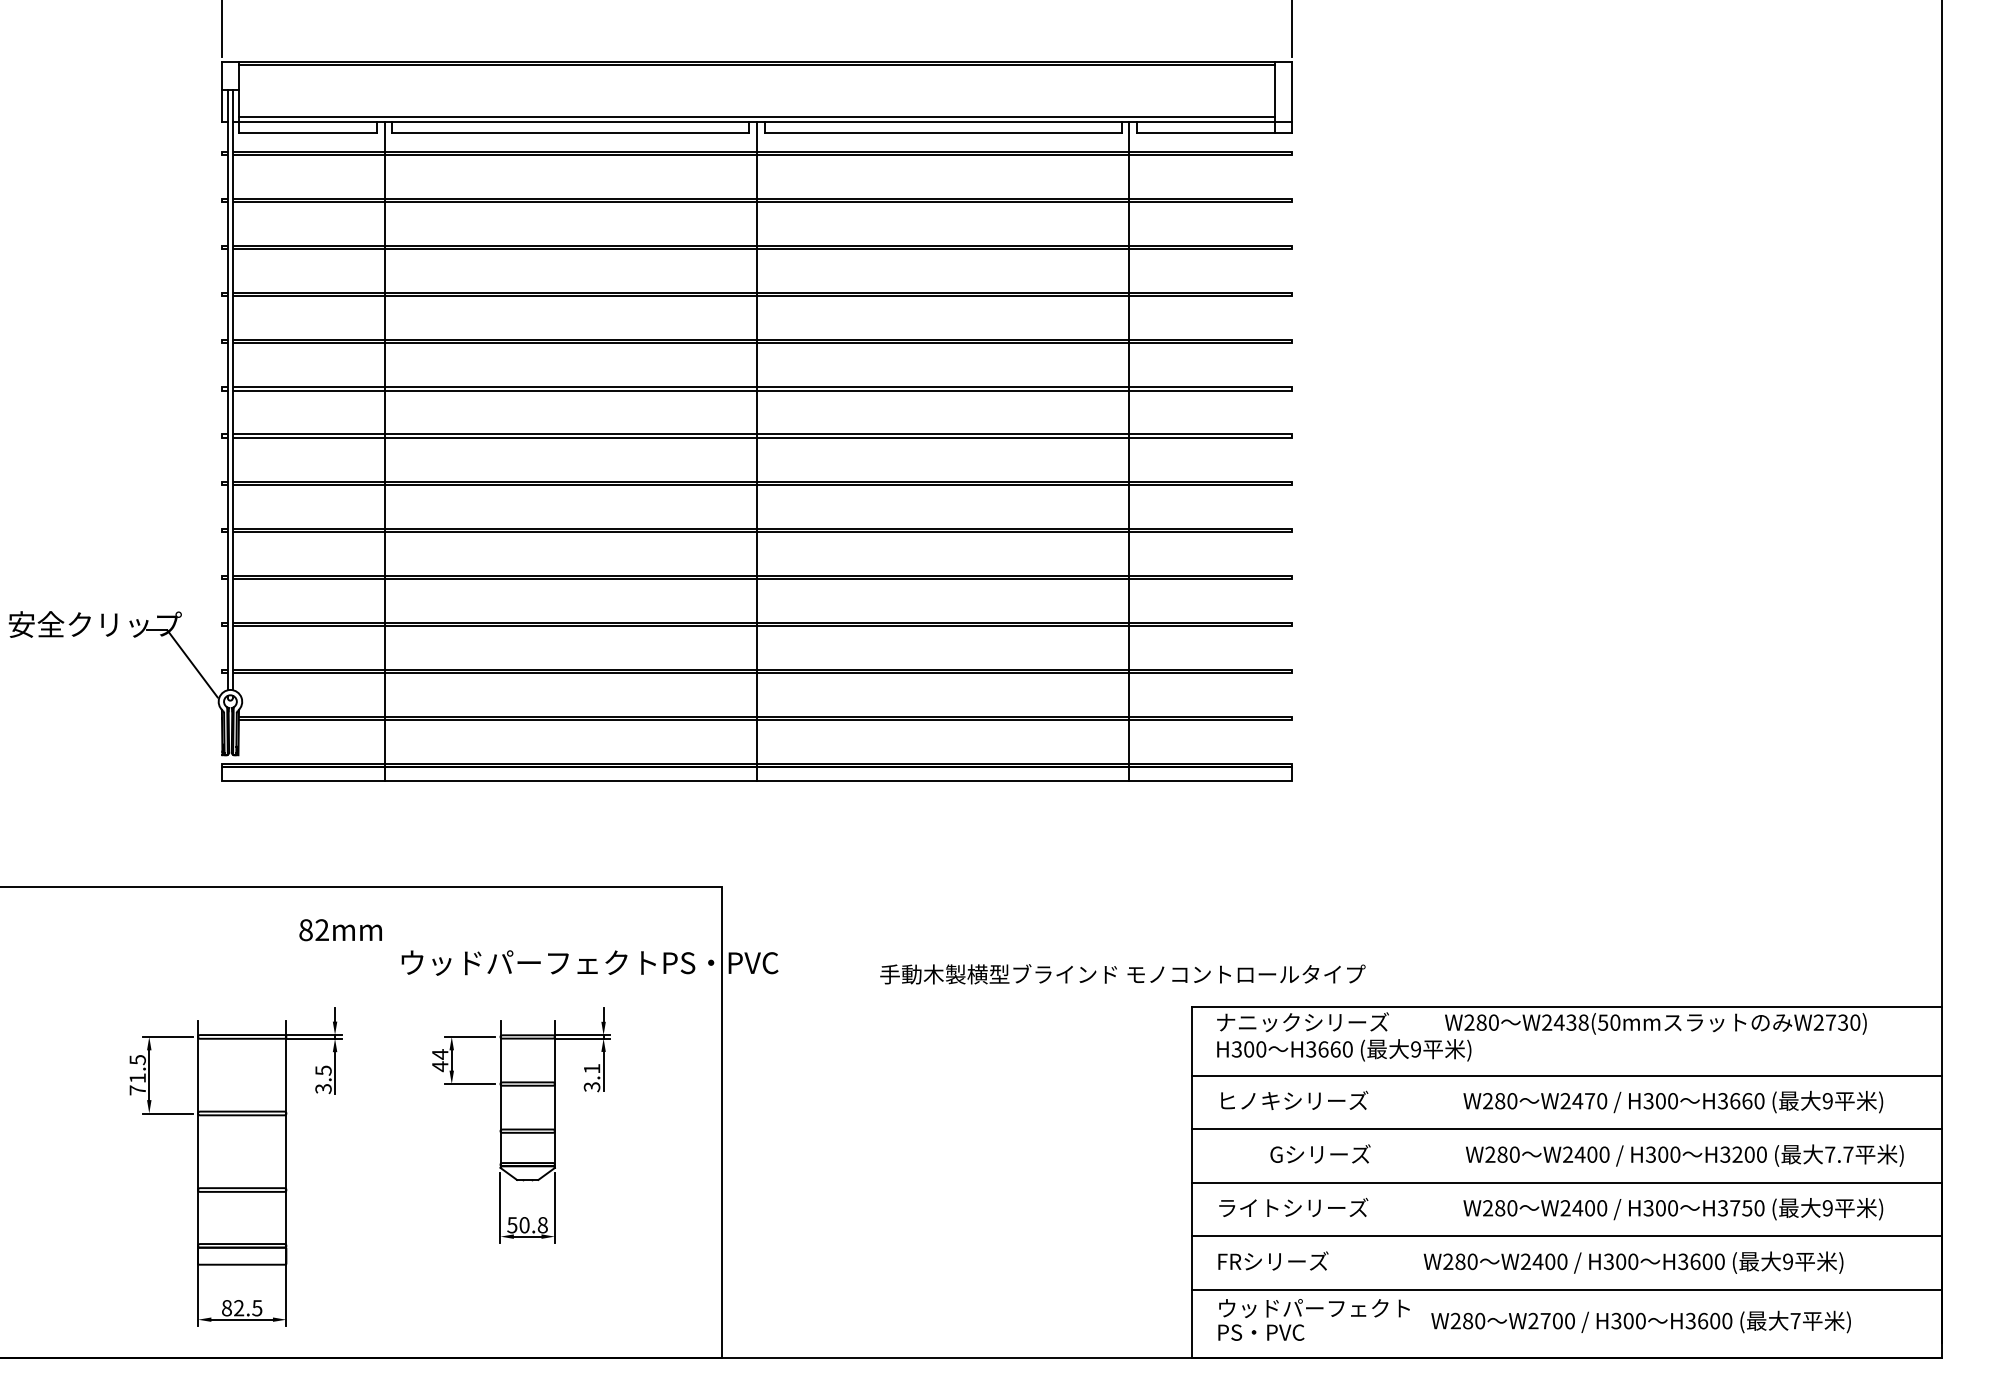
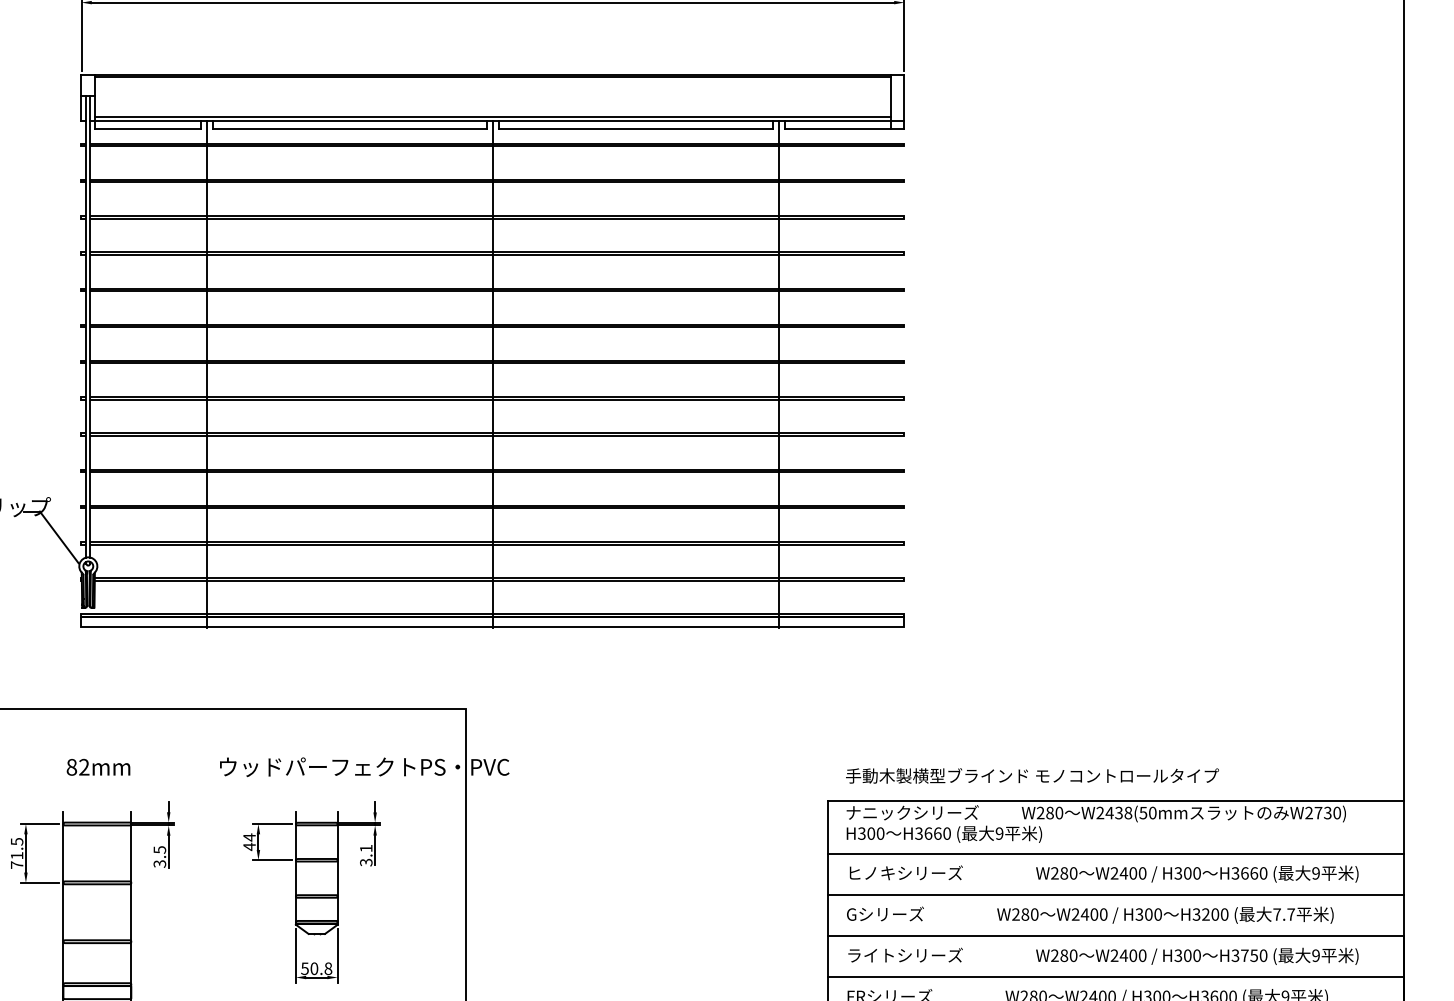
text: (340, 930) -> (98, 767), moved
text: (1122, 974) -> (1032, 776), moved
text: (1590, 1101) -> (1133, 873), W2470 -> W2400
text: (1586, 1155) -> (1089, 915), moved

